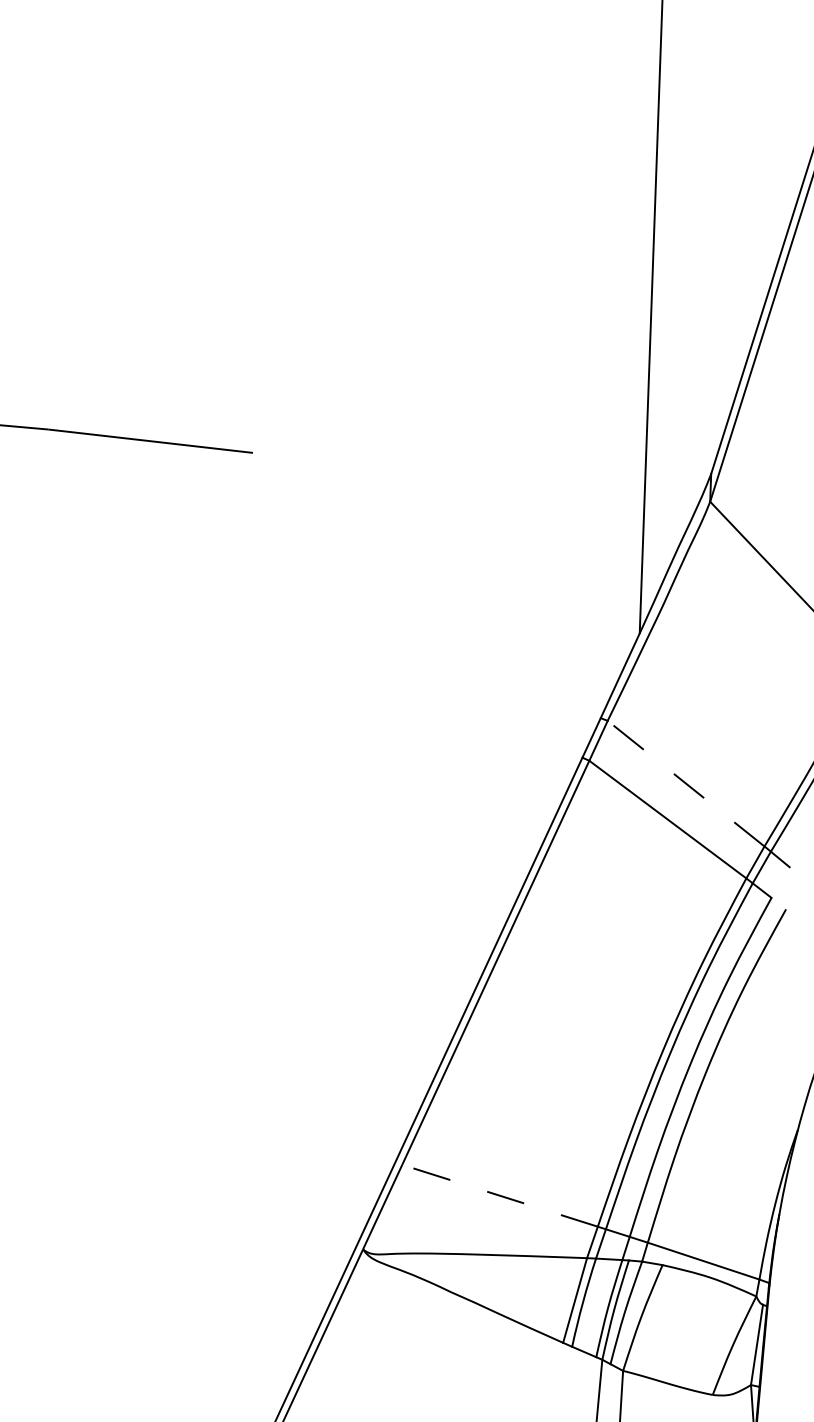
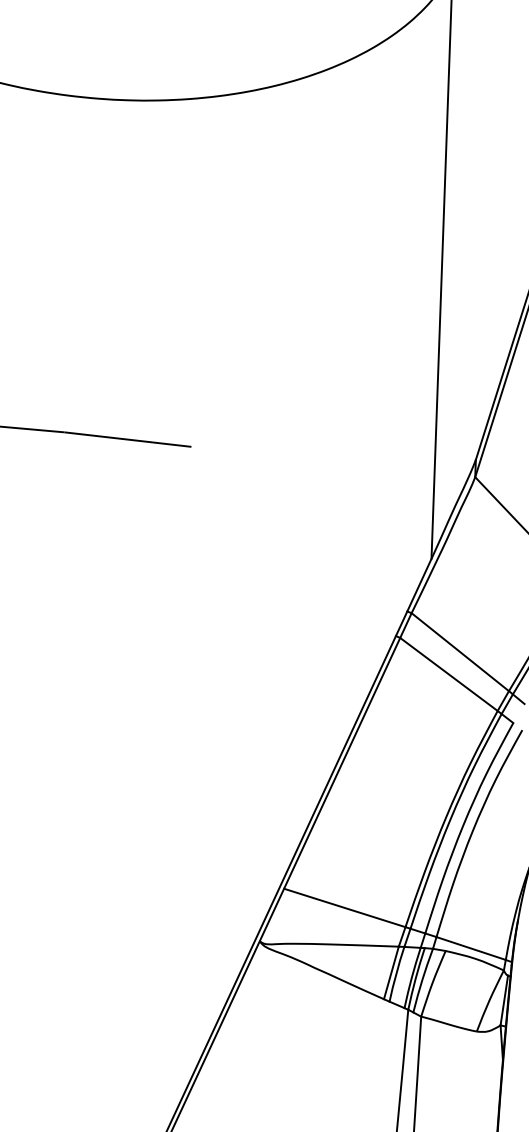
line: (684, 782) -> (459, 651), dashed -> solid
line: (499, 1195) -> (344, 907), dashed -> solid

